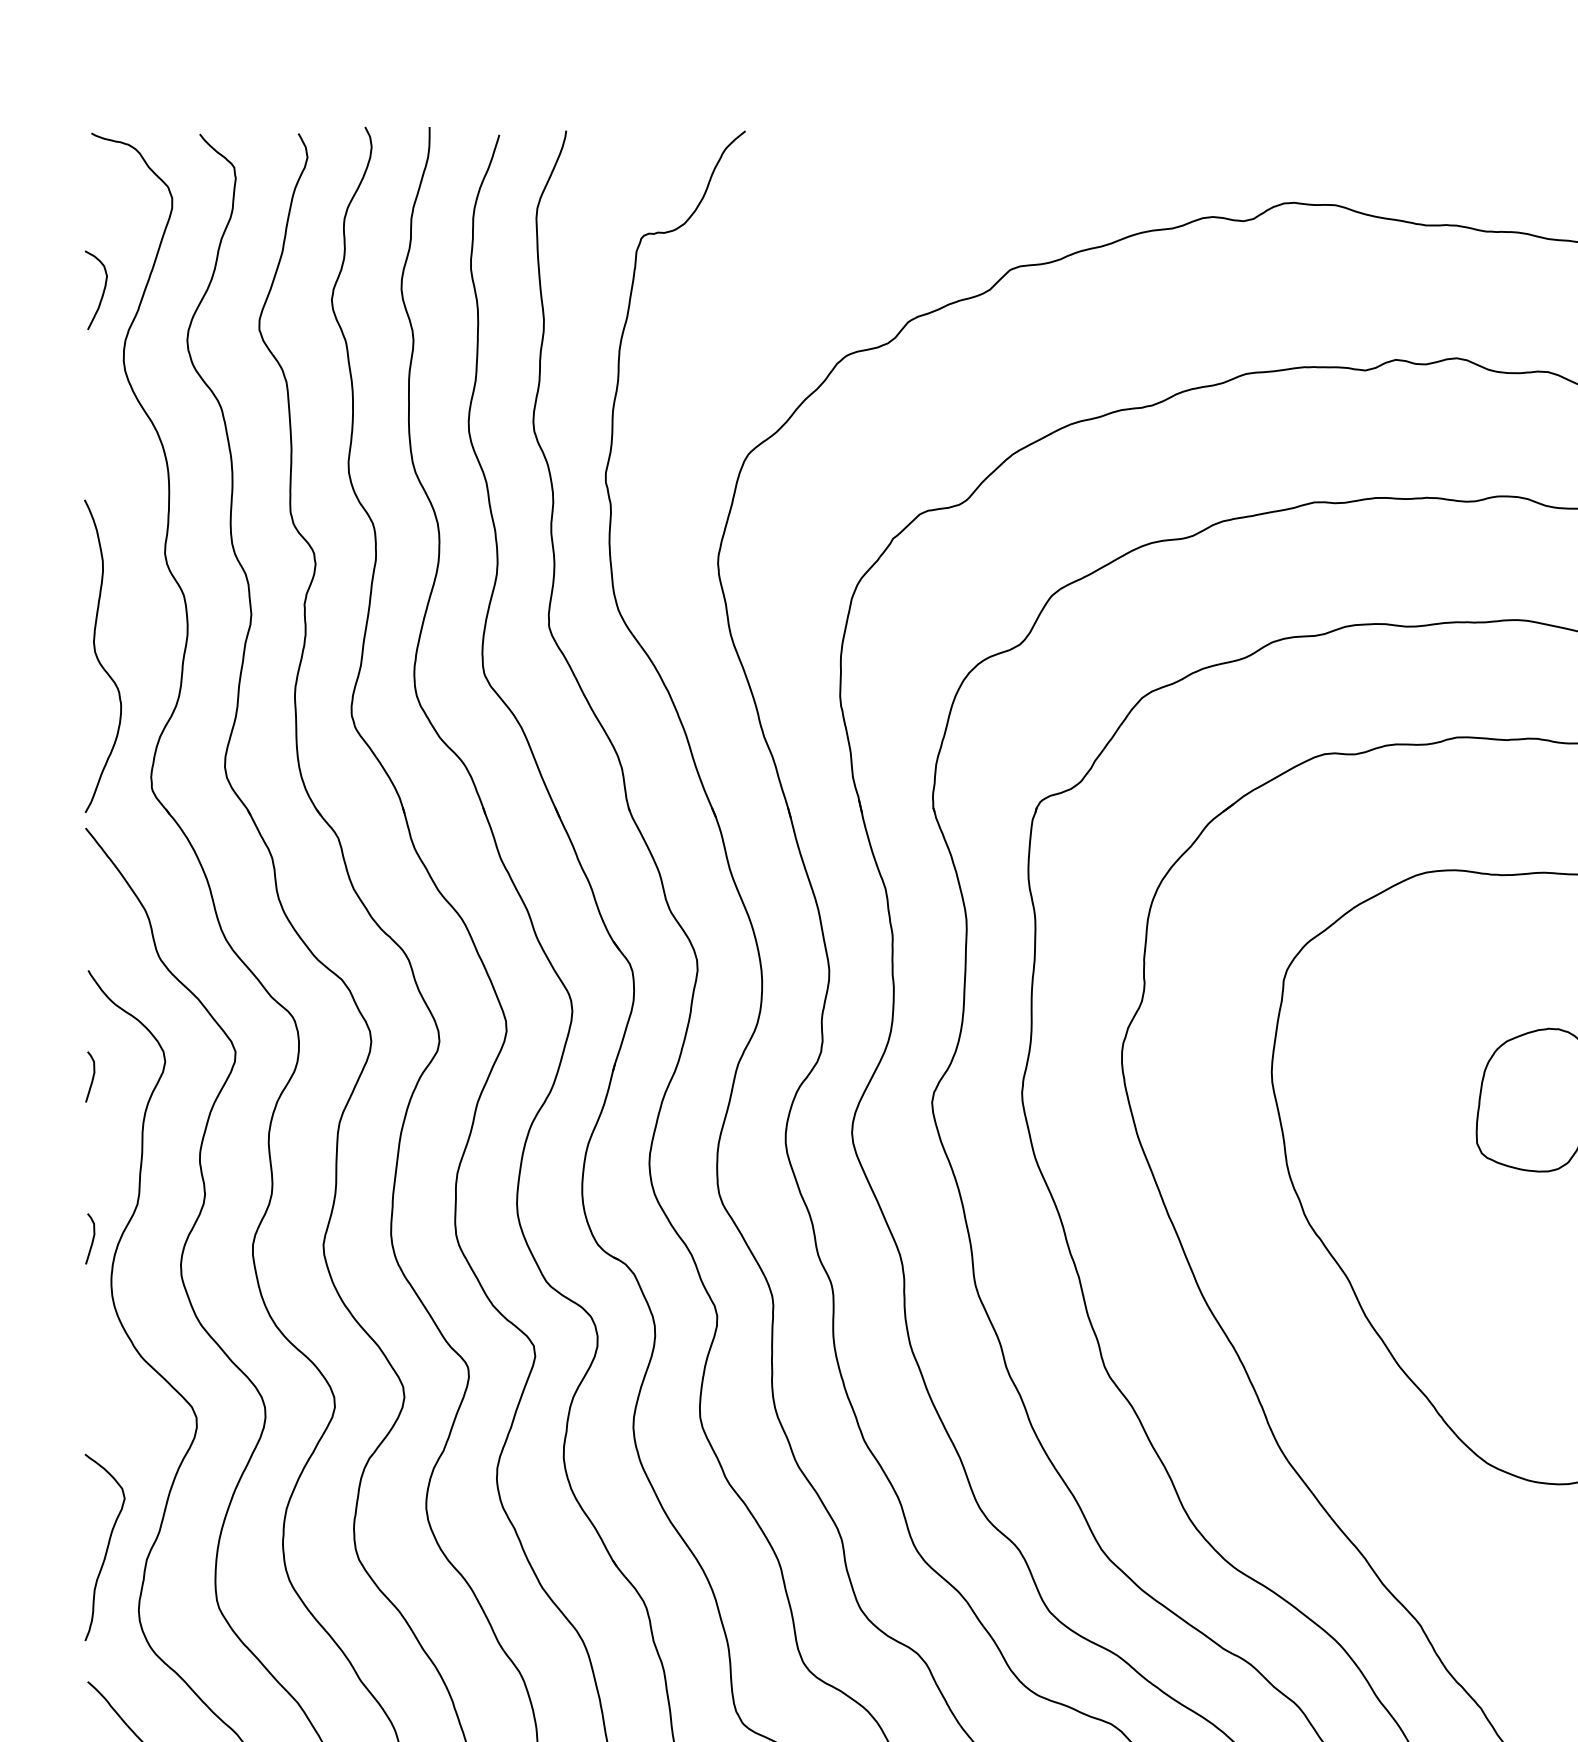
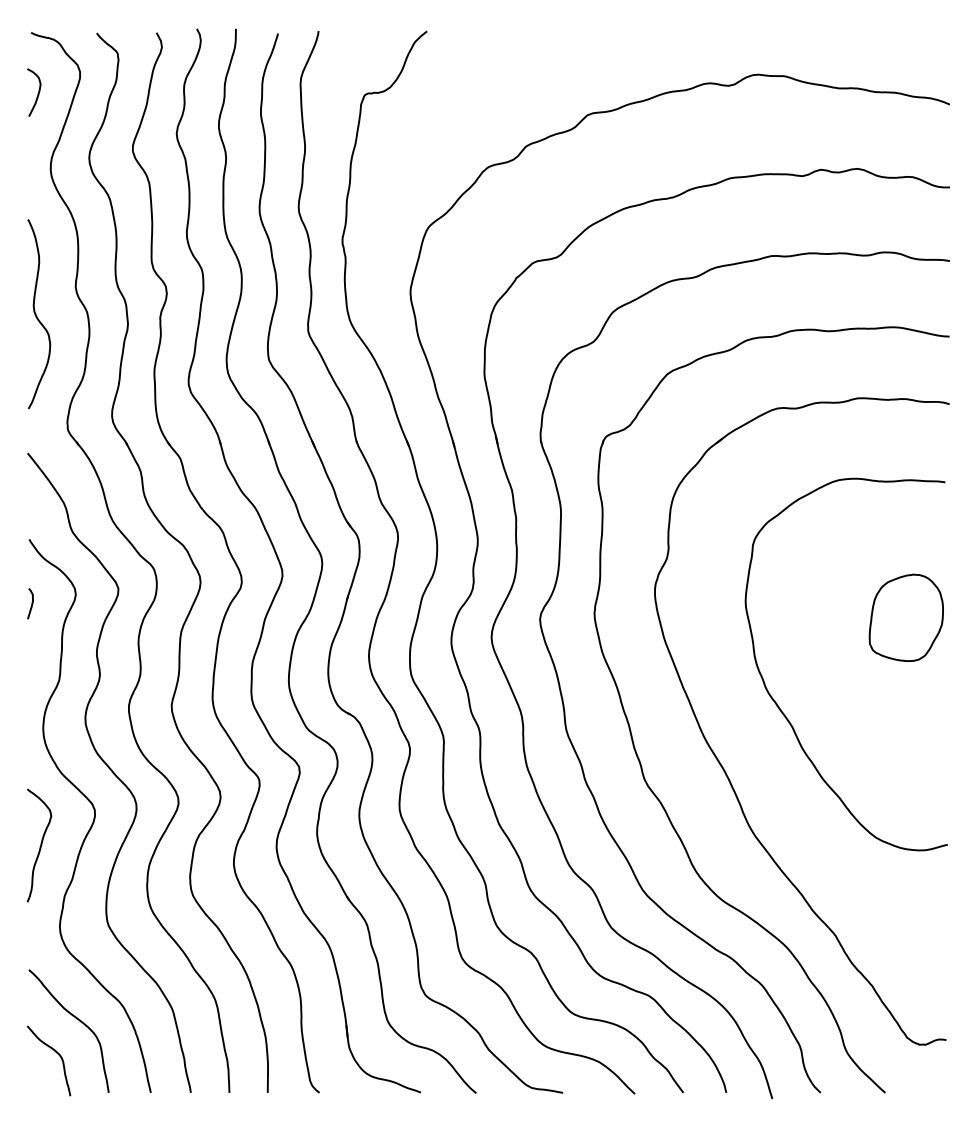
curve: (101, 291) -> (37, 93), moved
curve: (100, 660) -> (37, 316), moved
curve: (91, 1238) -> (31, 701), removed
curve: (106, 1547) -> (40, 845), moved

